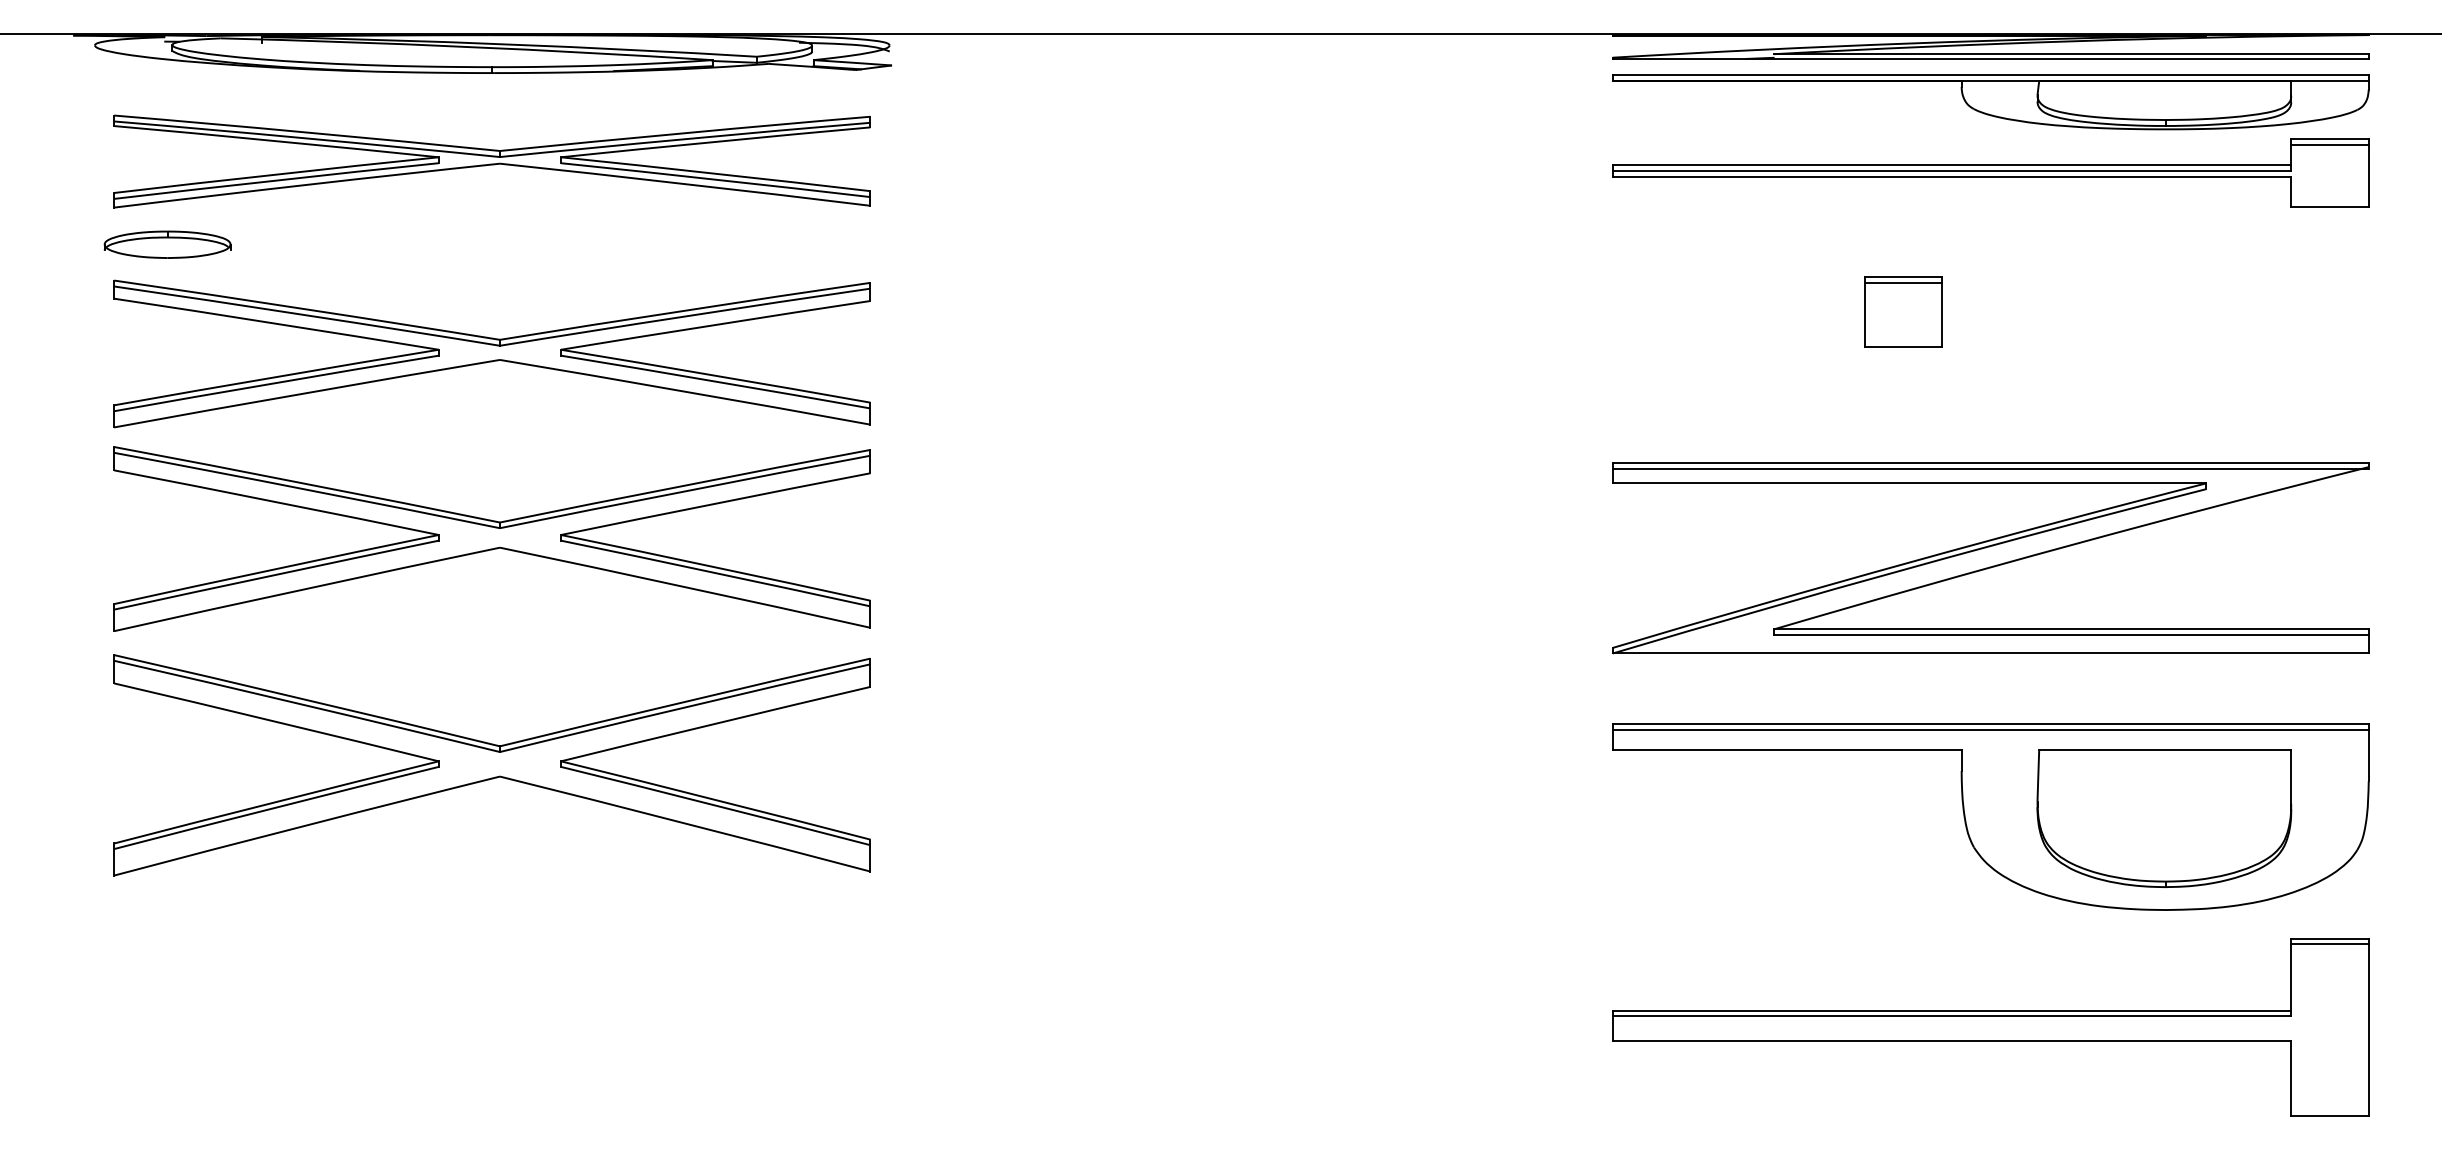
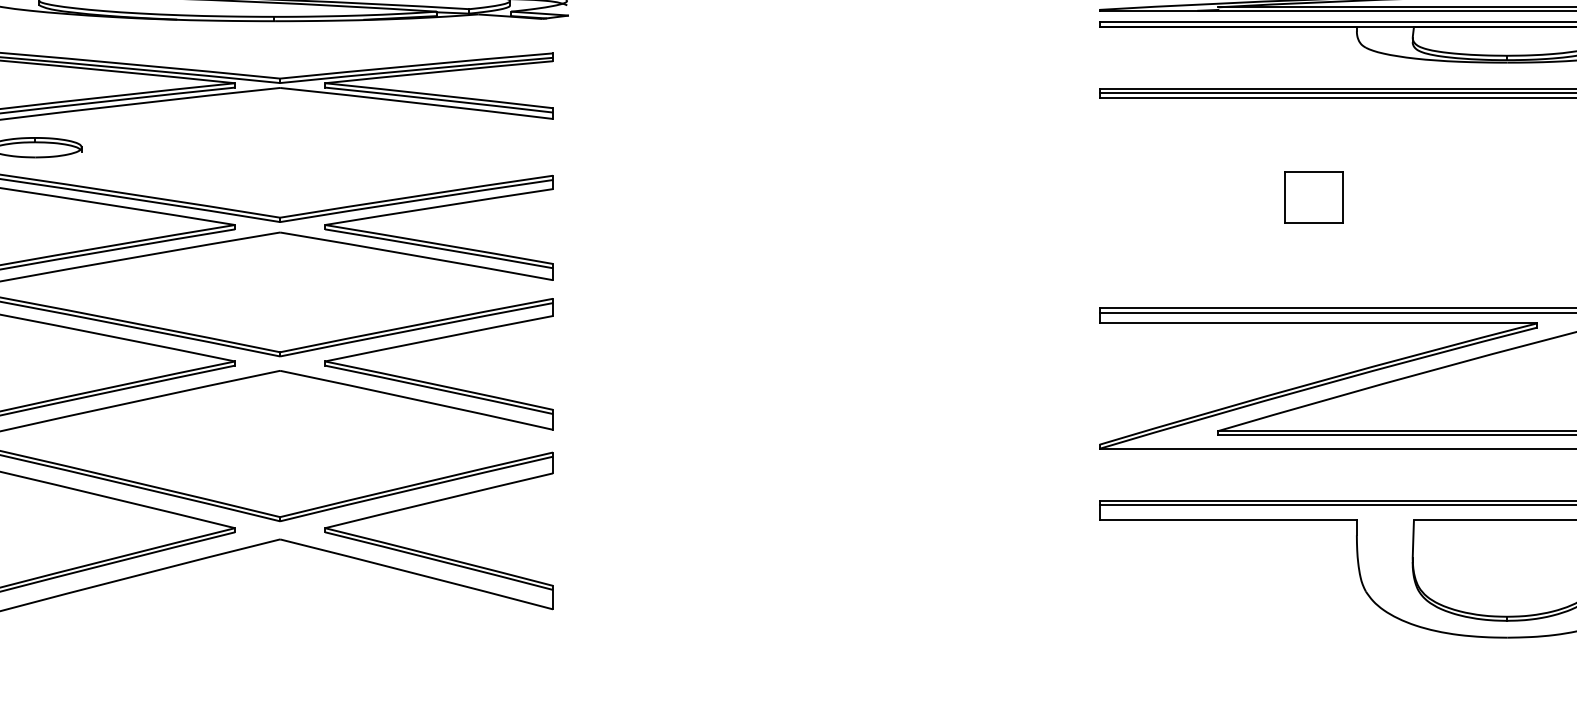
line: (1903, 283) -> (1314, 176), removed

